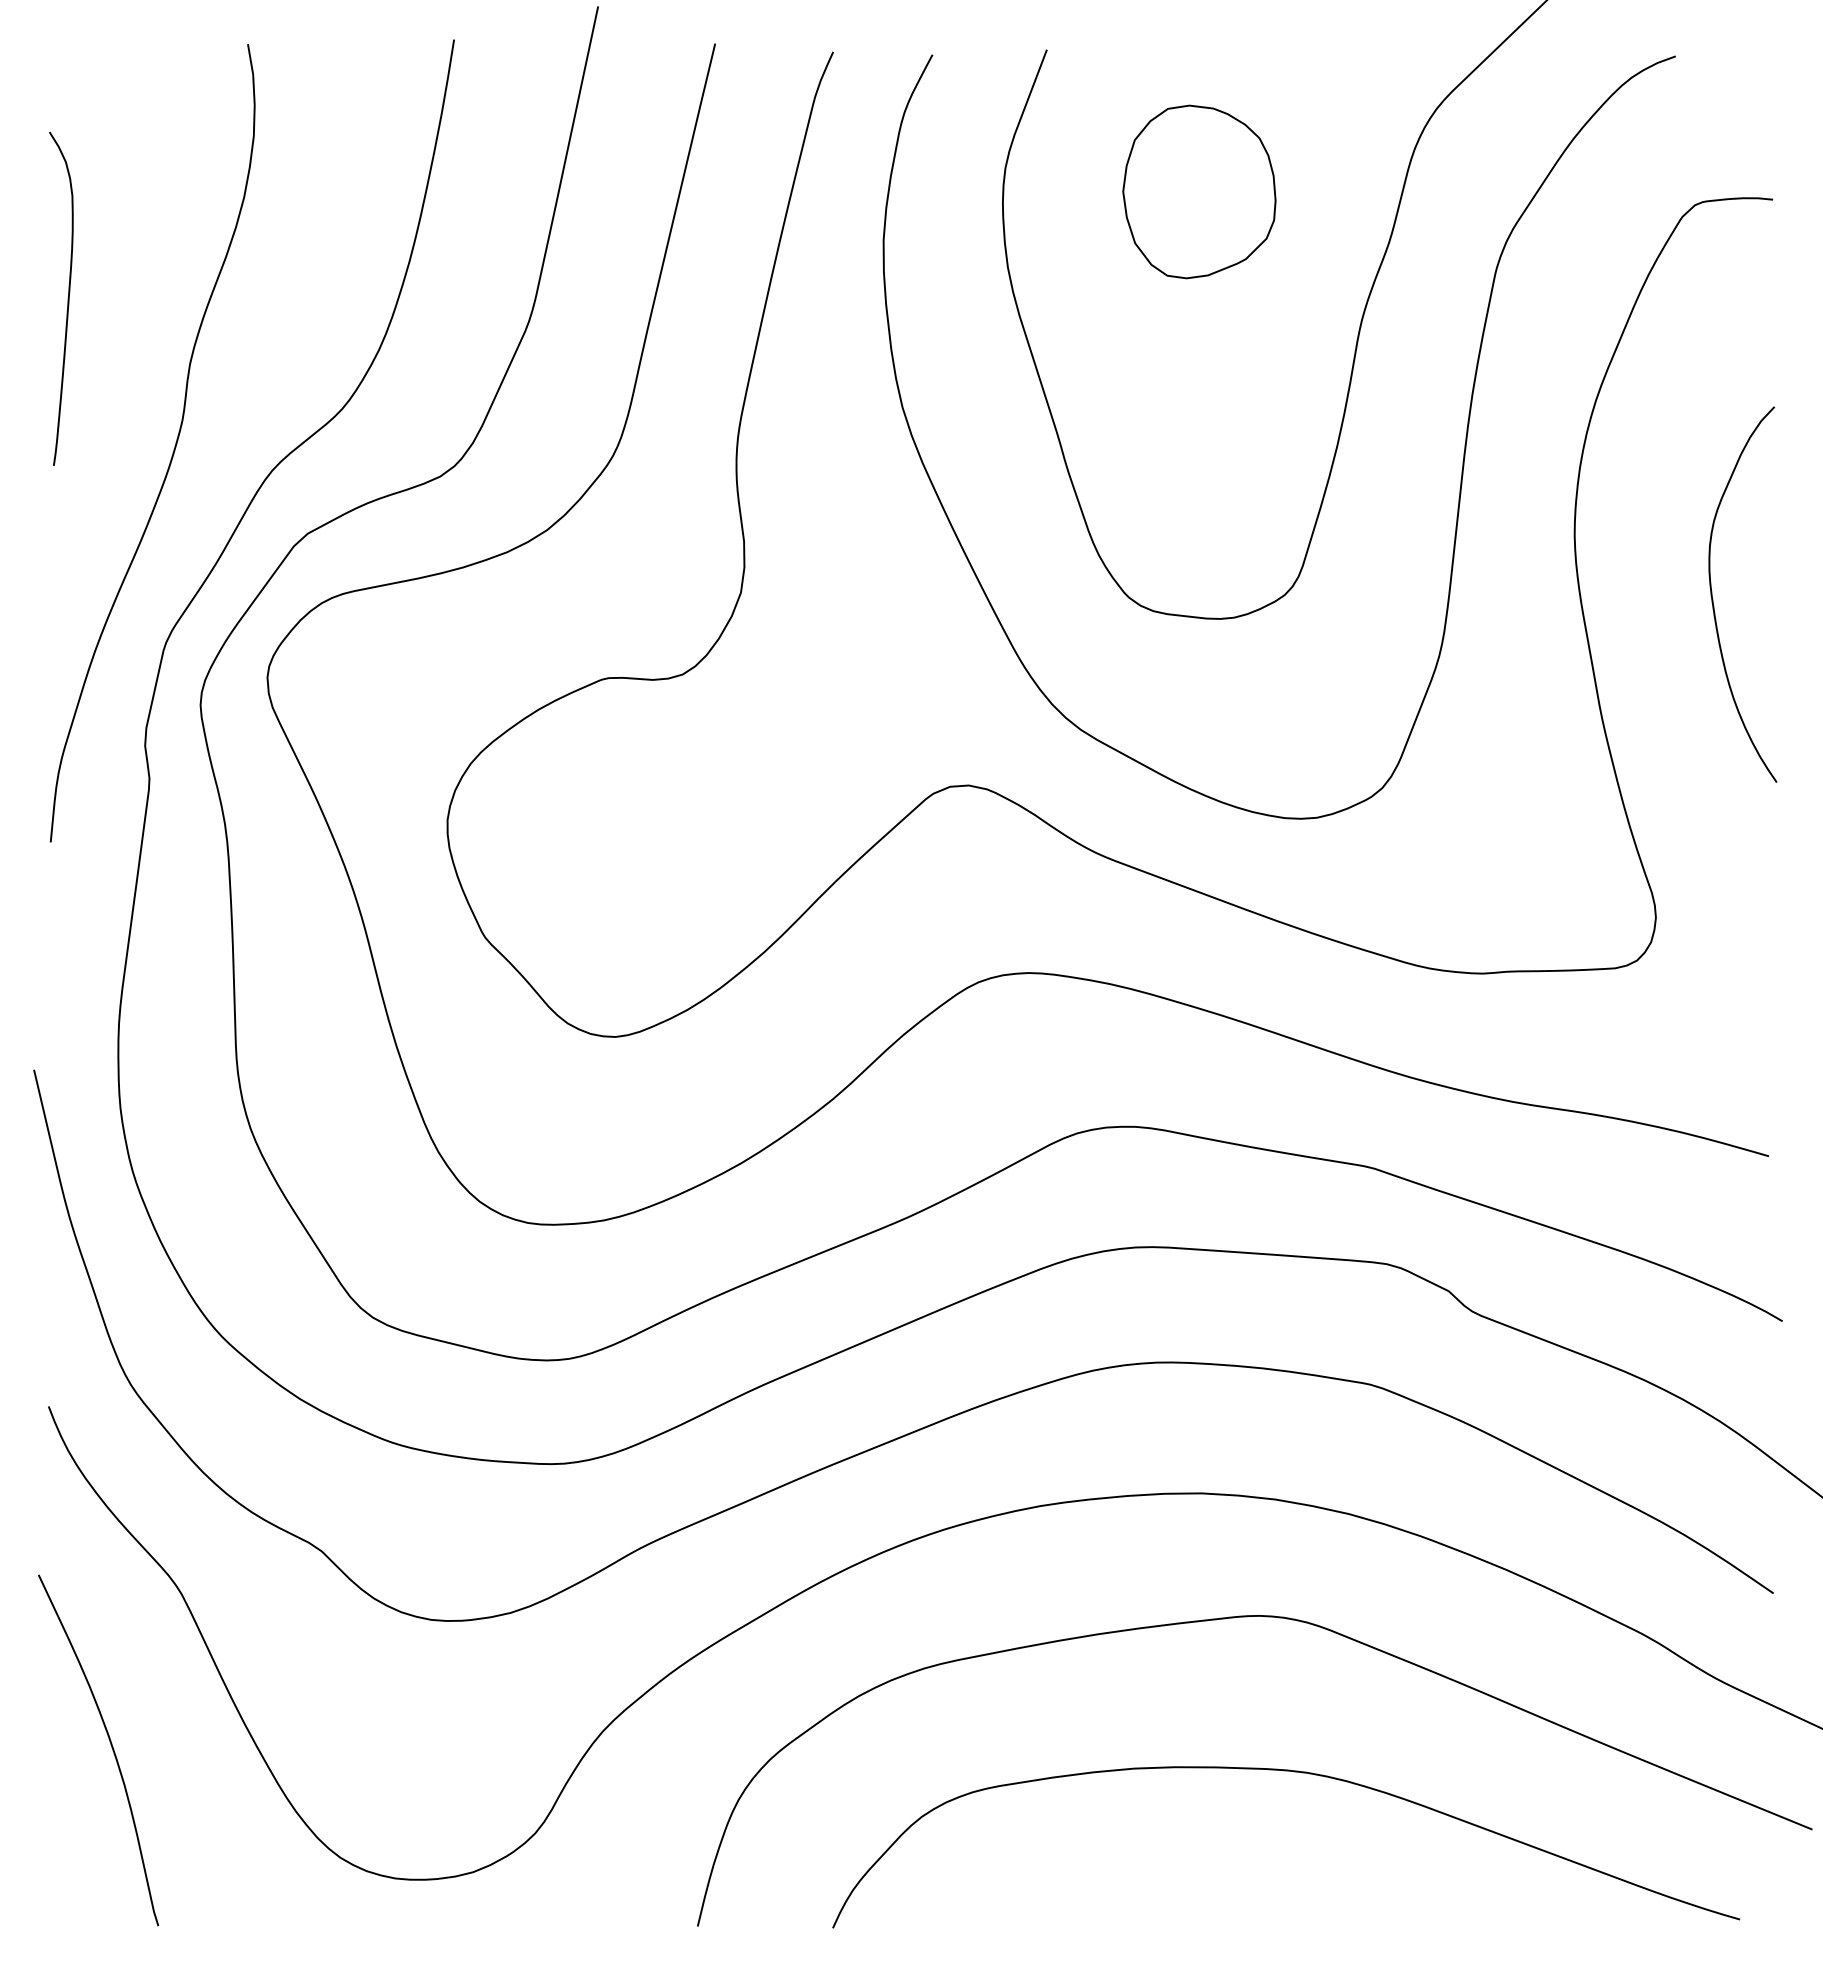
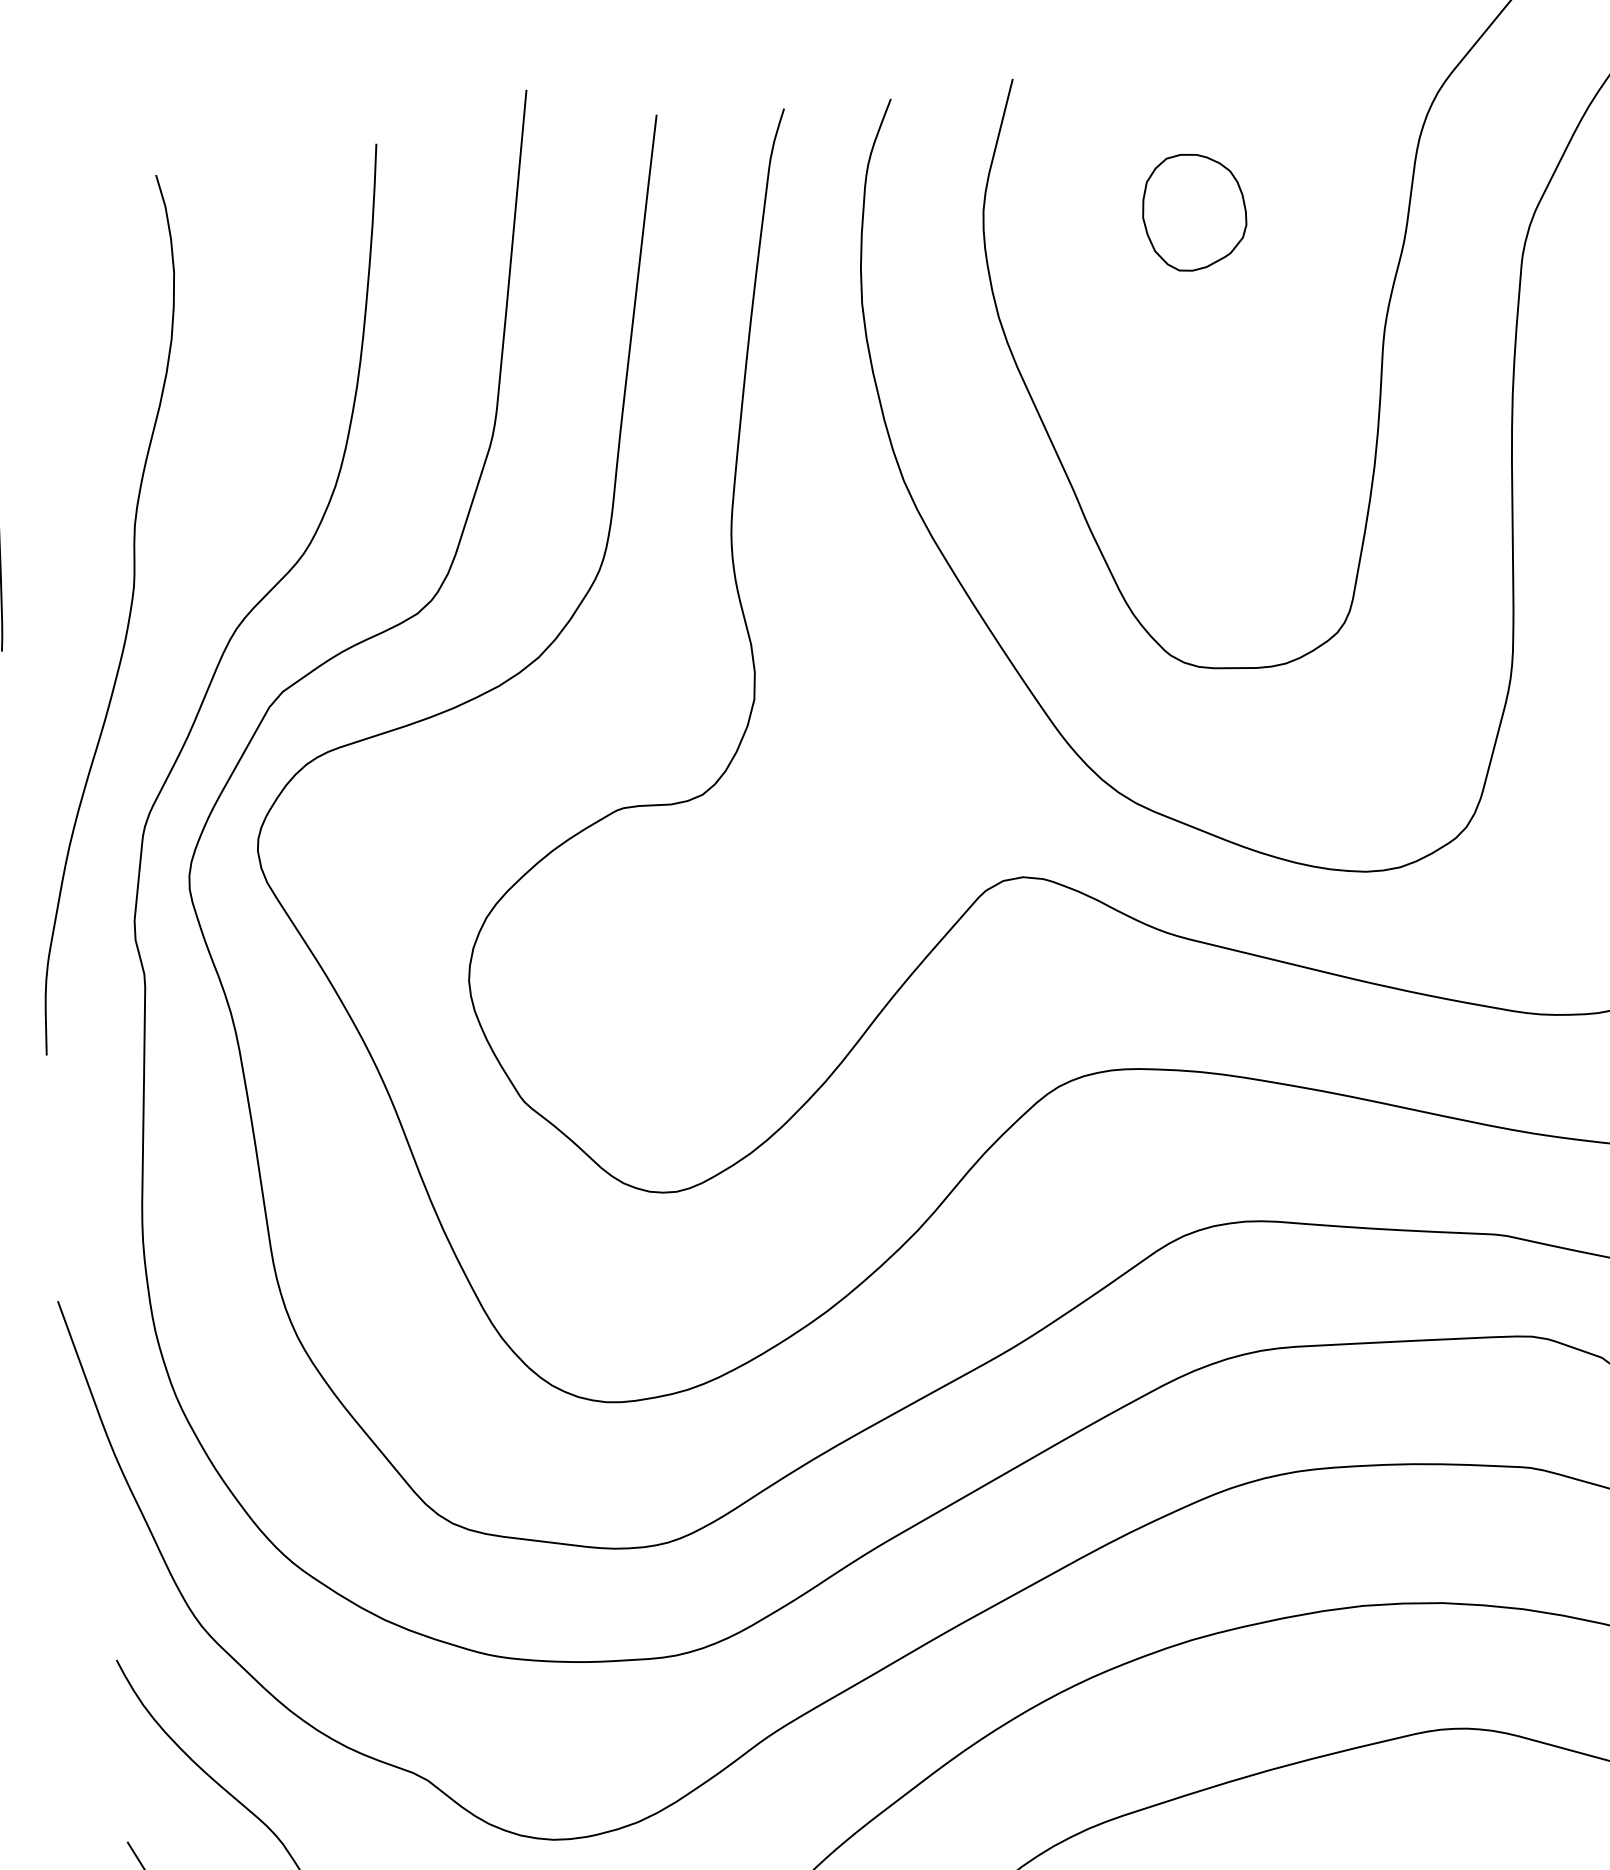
part: (1198, 191) -> (1193, 211), size x0.62

